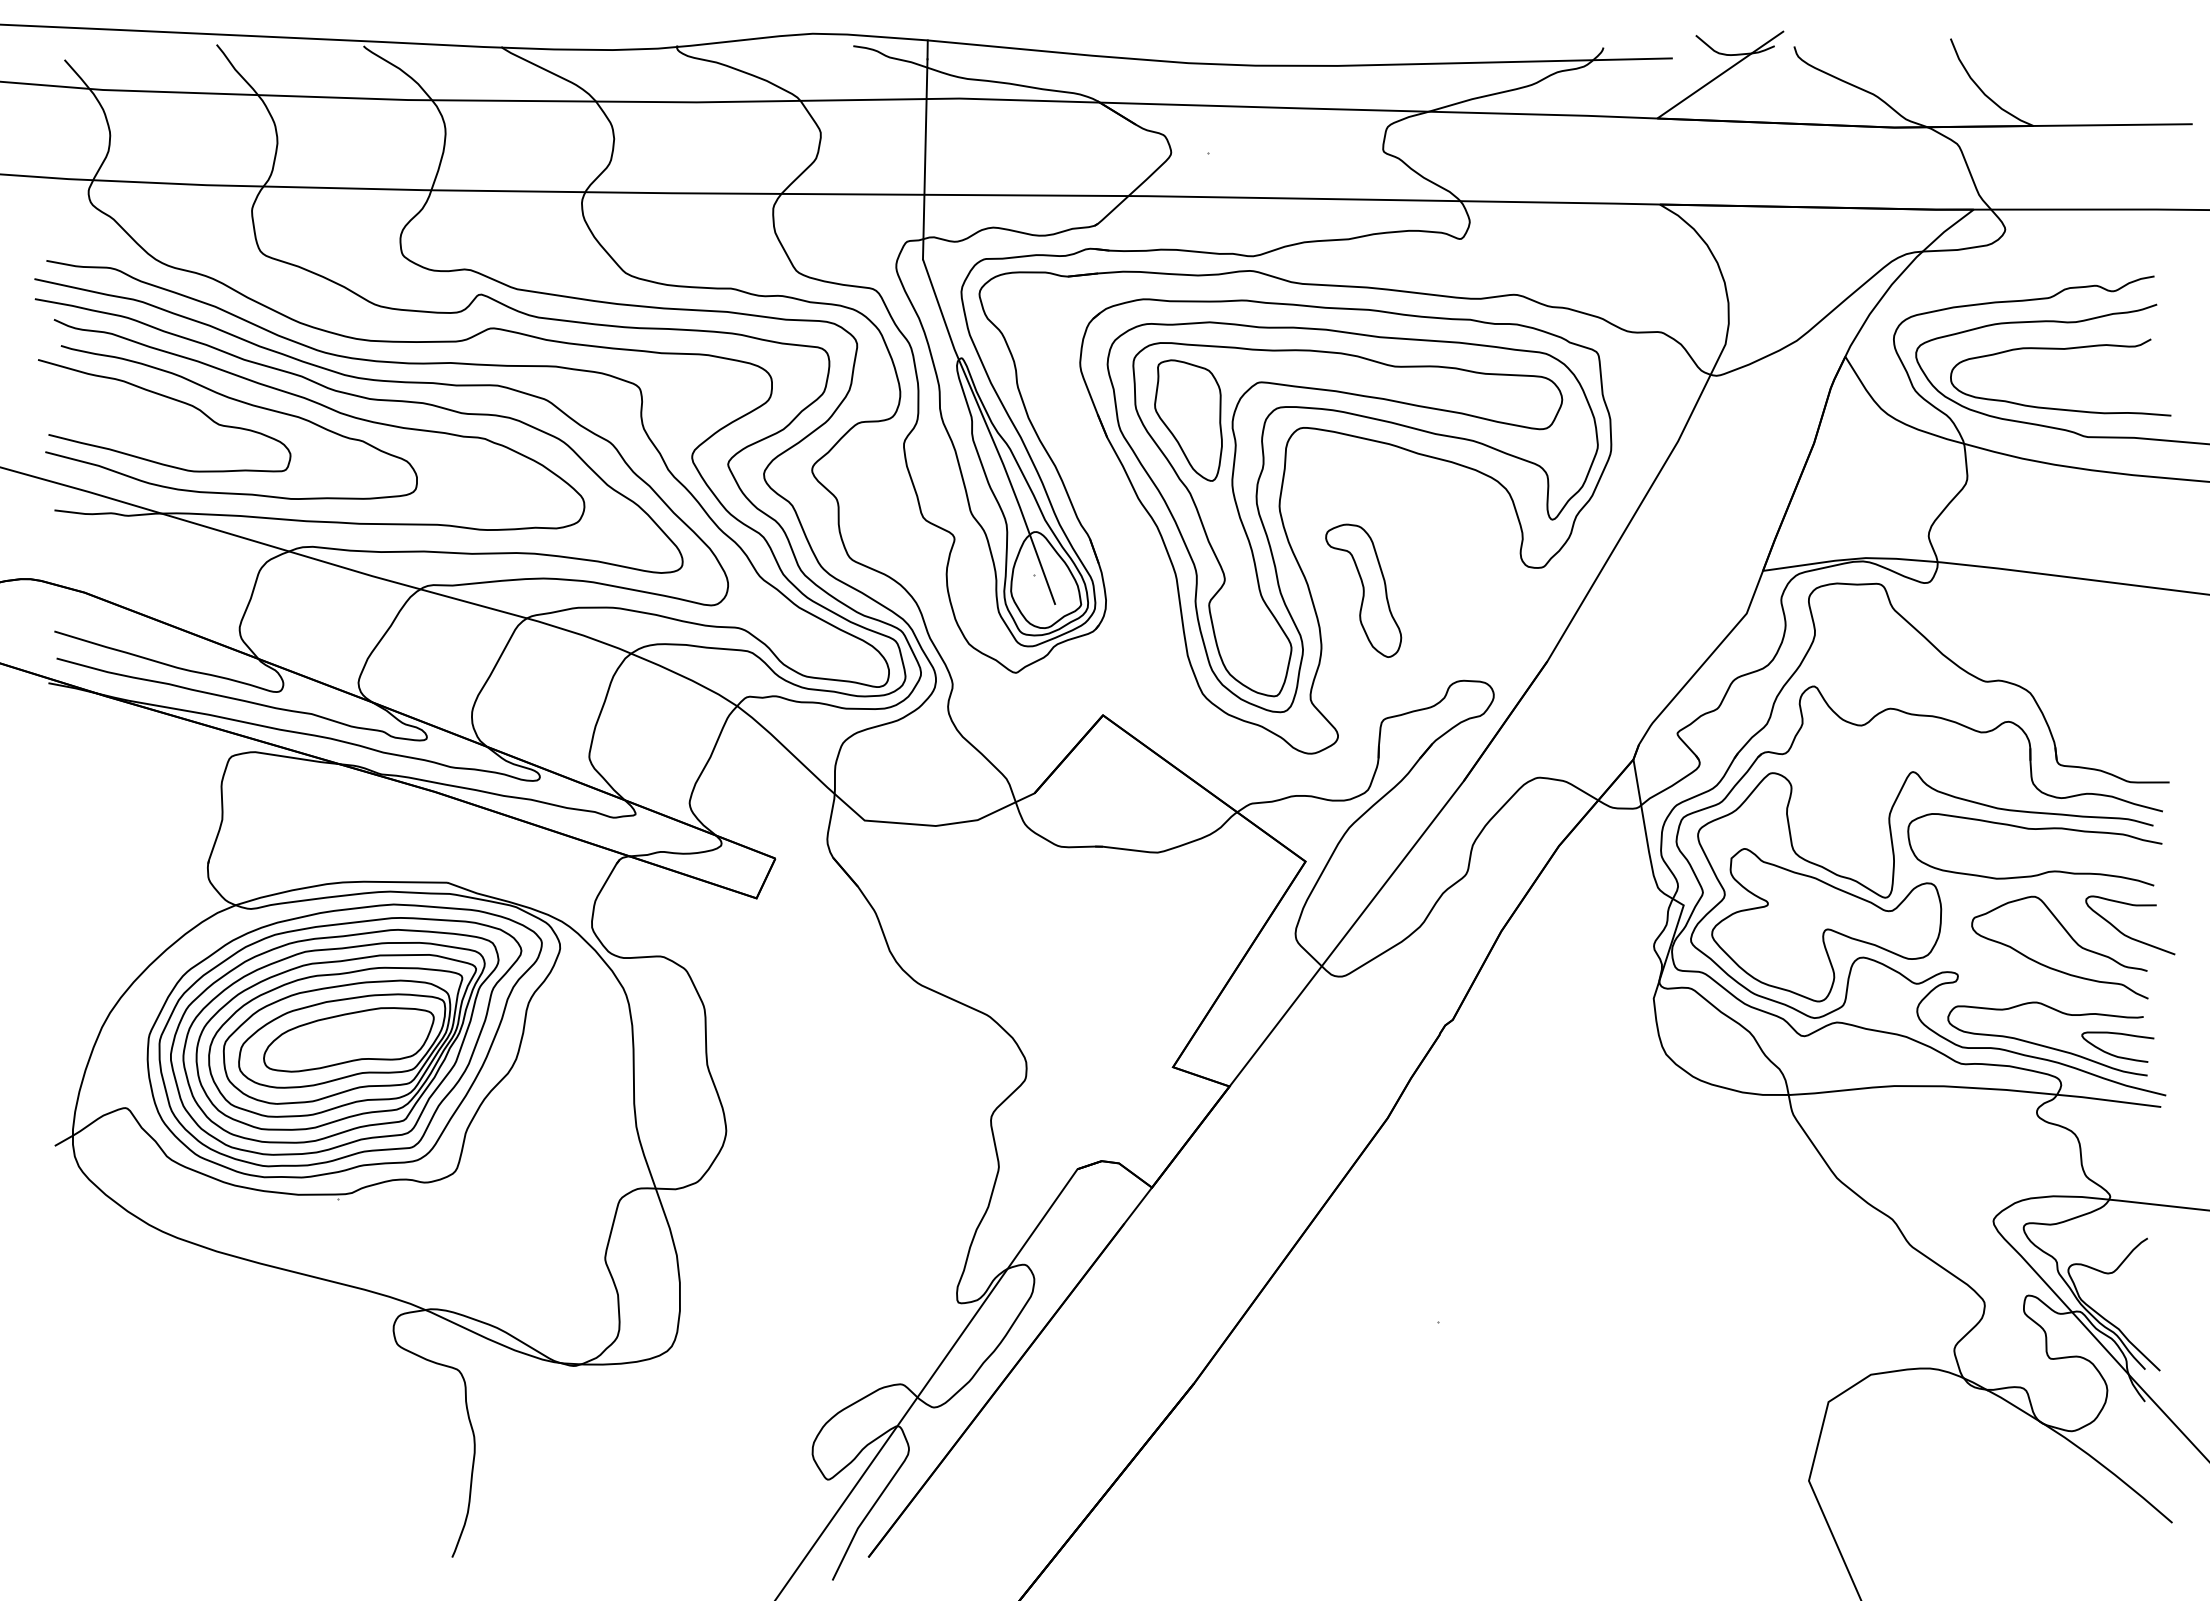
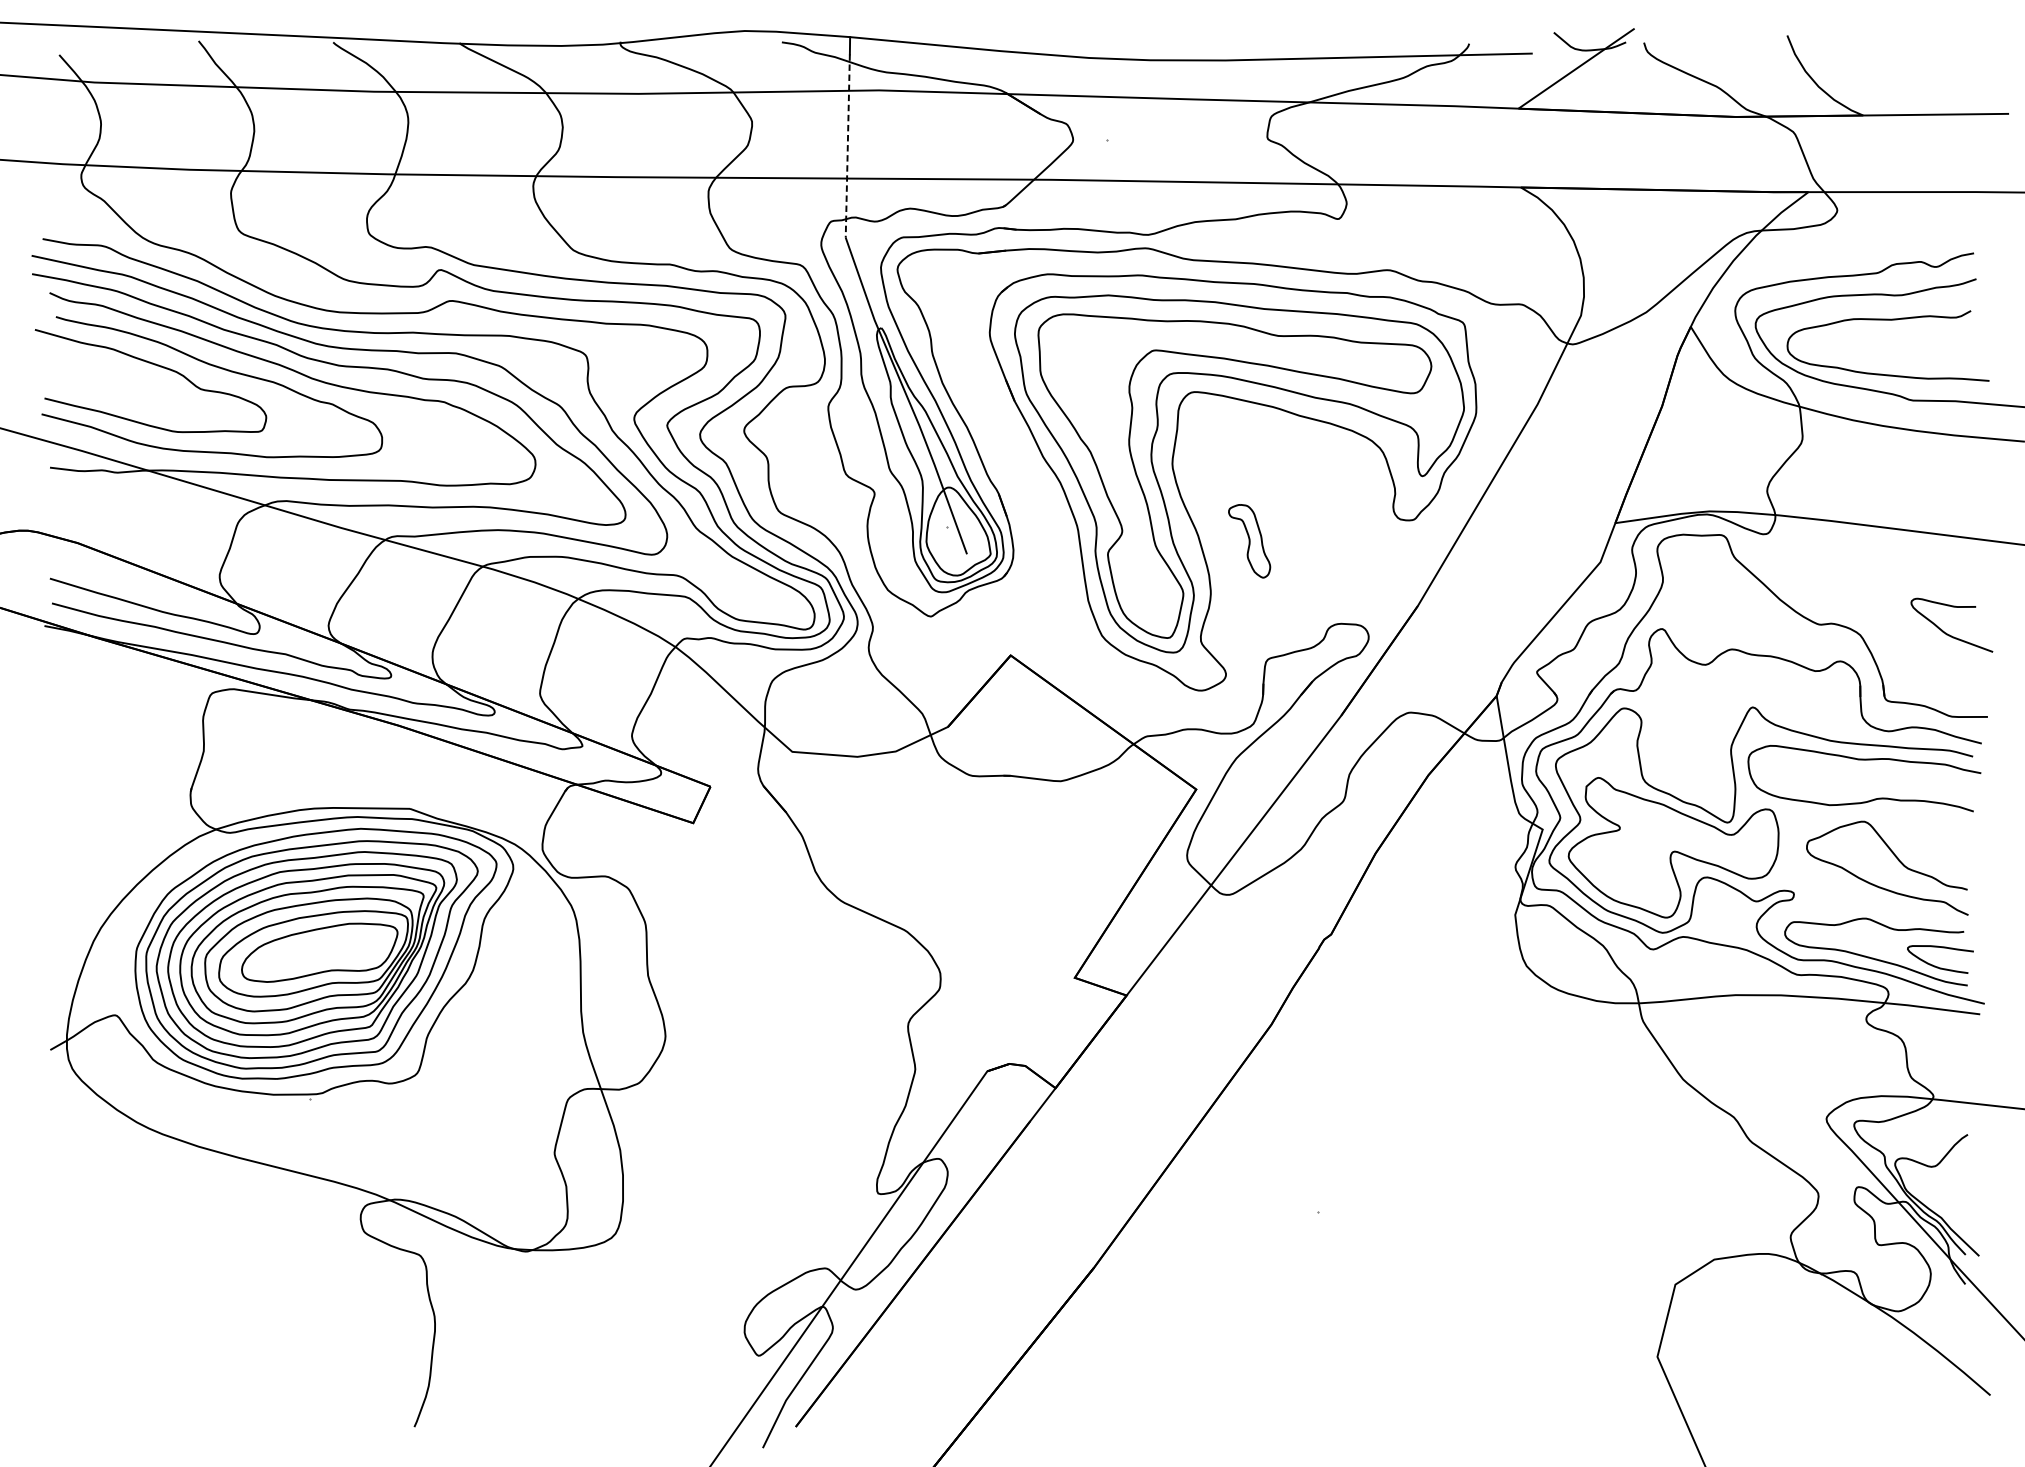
line: (925, 159) -> (848, 146), solid -> dashed
part: (1188, 420) -> (1089, 385), removed
part: (1363, 590) -> (1249, 541), size x0.6
curve: (2124, 933) -> (1946, 632), moved

